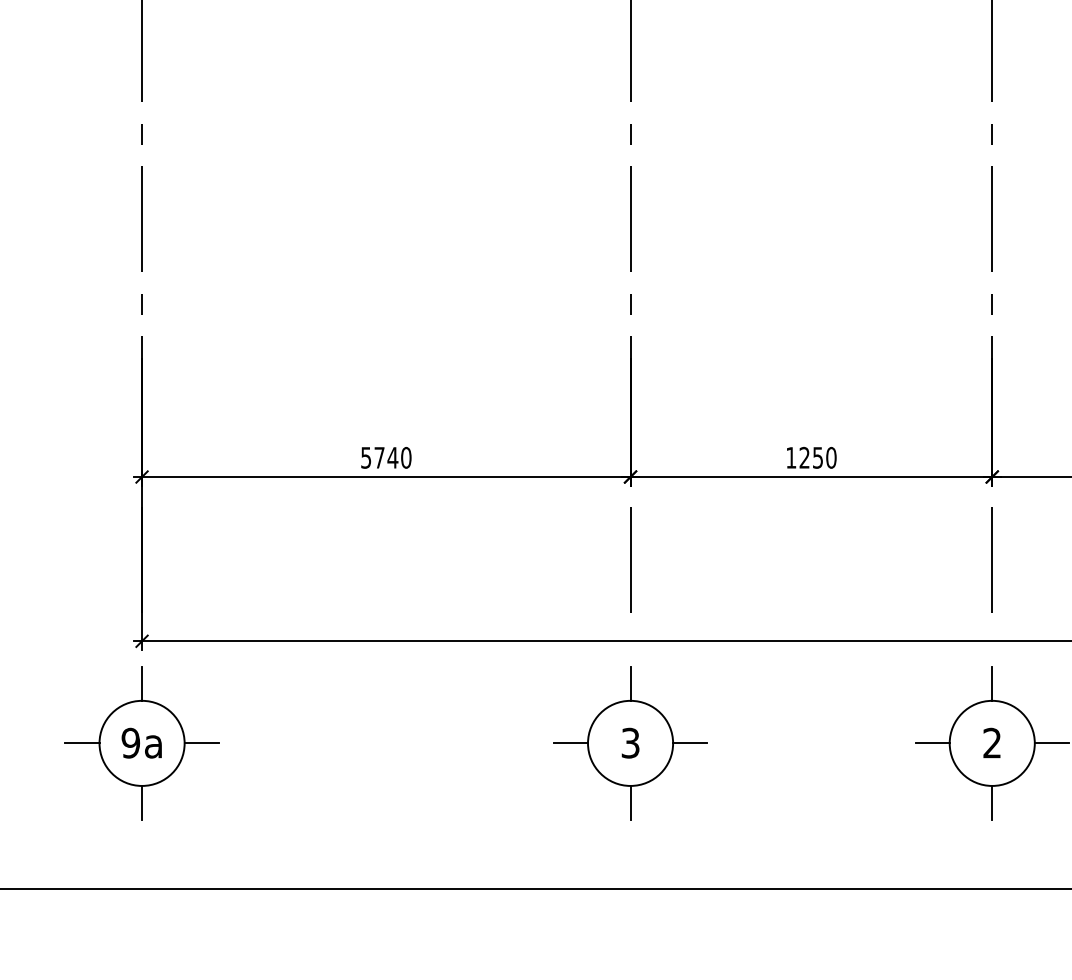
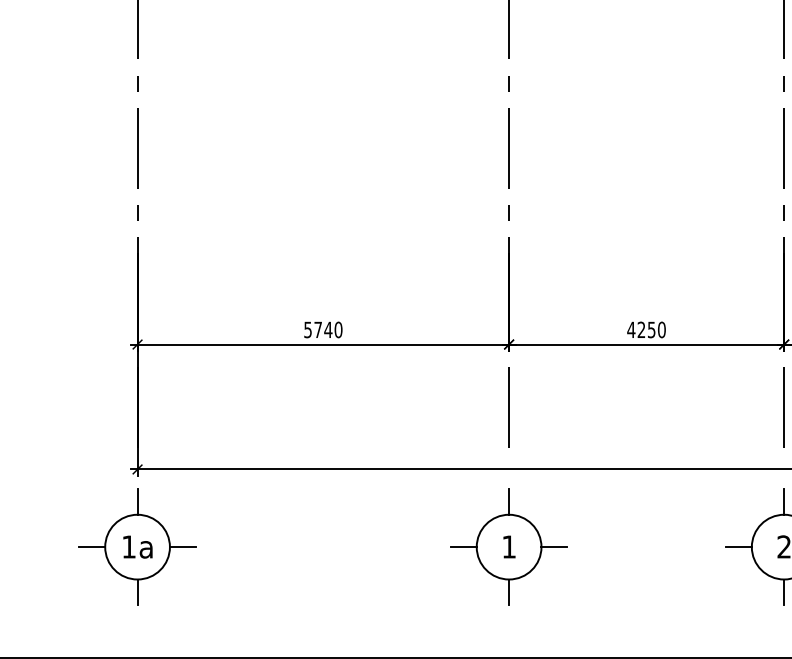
text: (790, 457) -> (630, 329), 1250 -> 4250
text: (130, 742) -> (128, 546), 9a -> 1a
text: (630, 742) -> (509, 546), 3 -> 1

